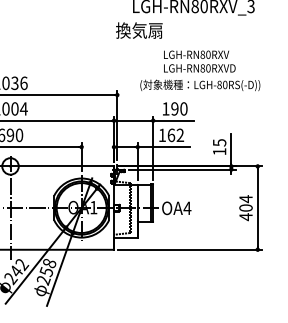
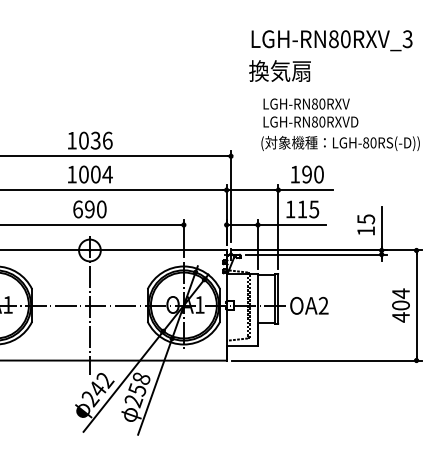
text: (138, 30) -> (279, 70), moved
text: (199, 61) -> (310, 112), moved
text: (175, 135) -> (308, 209), 162 -> 115
text: (187, 208) -> (323, 305), OA4 -> OA2

